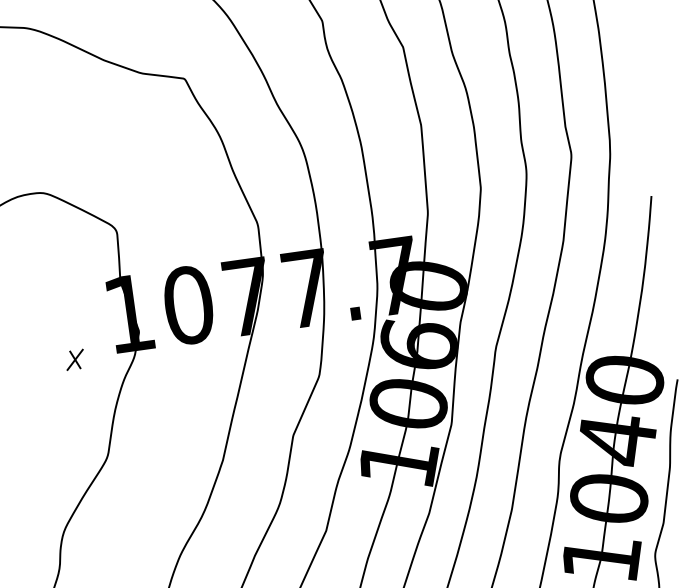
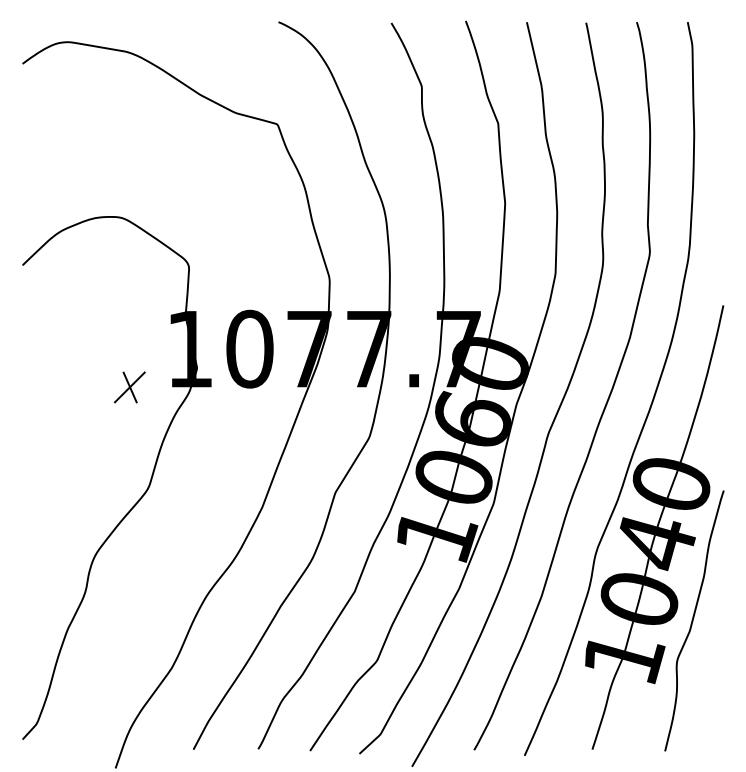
part: (74, 360) -> (129, 387), size x1.67

